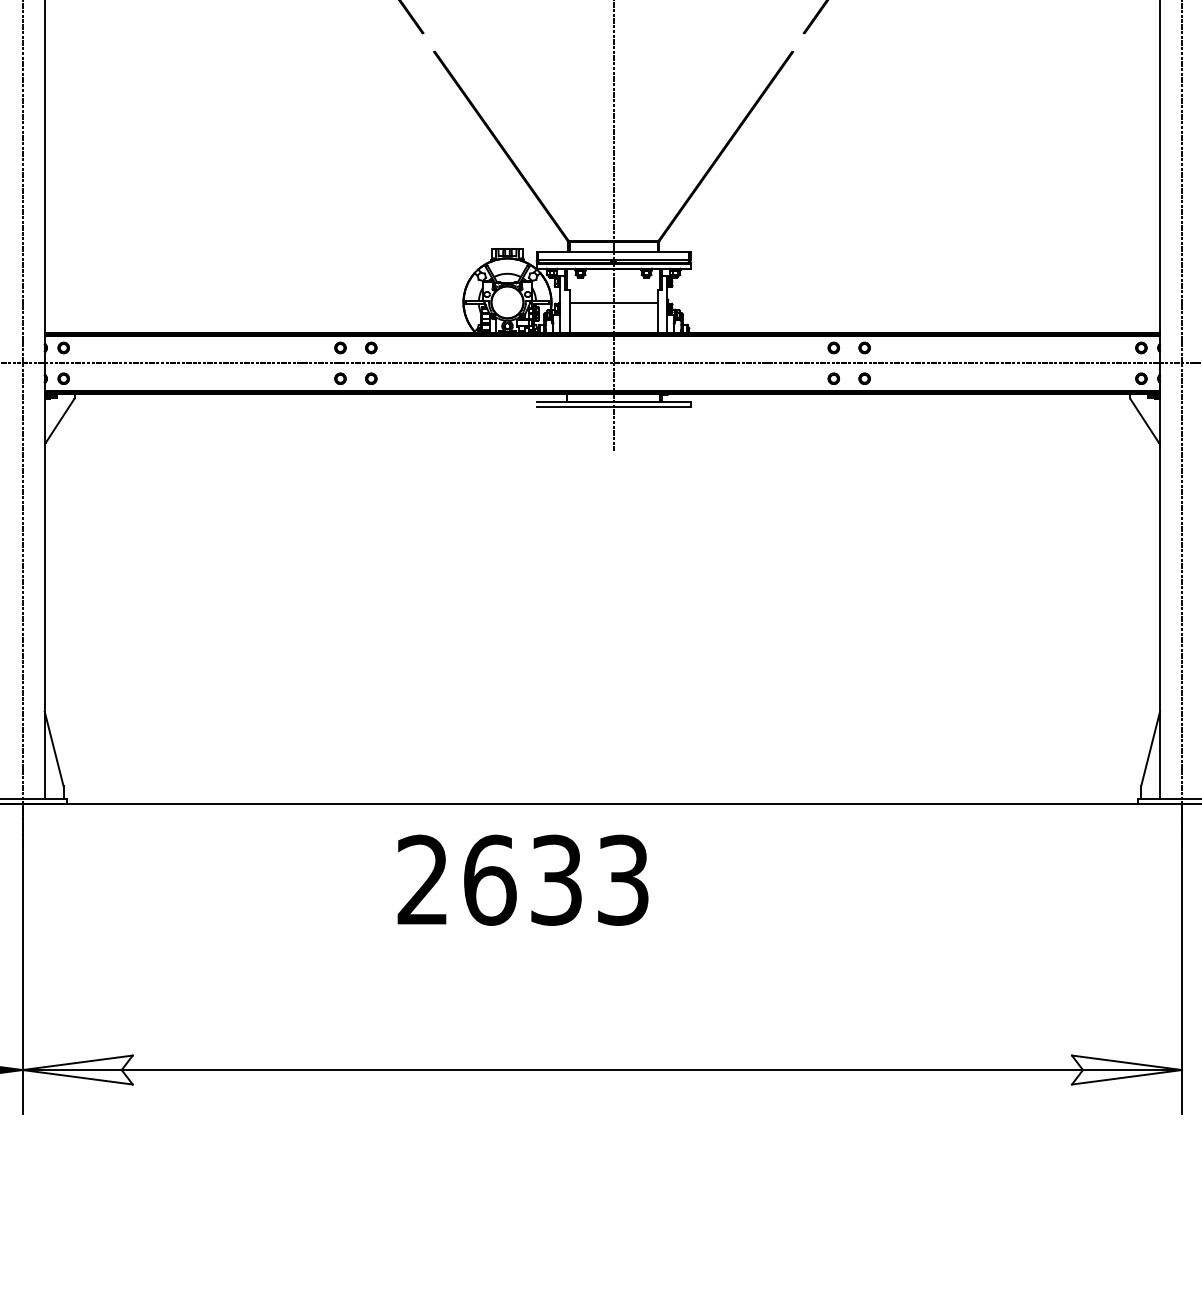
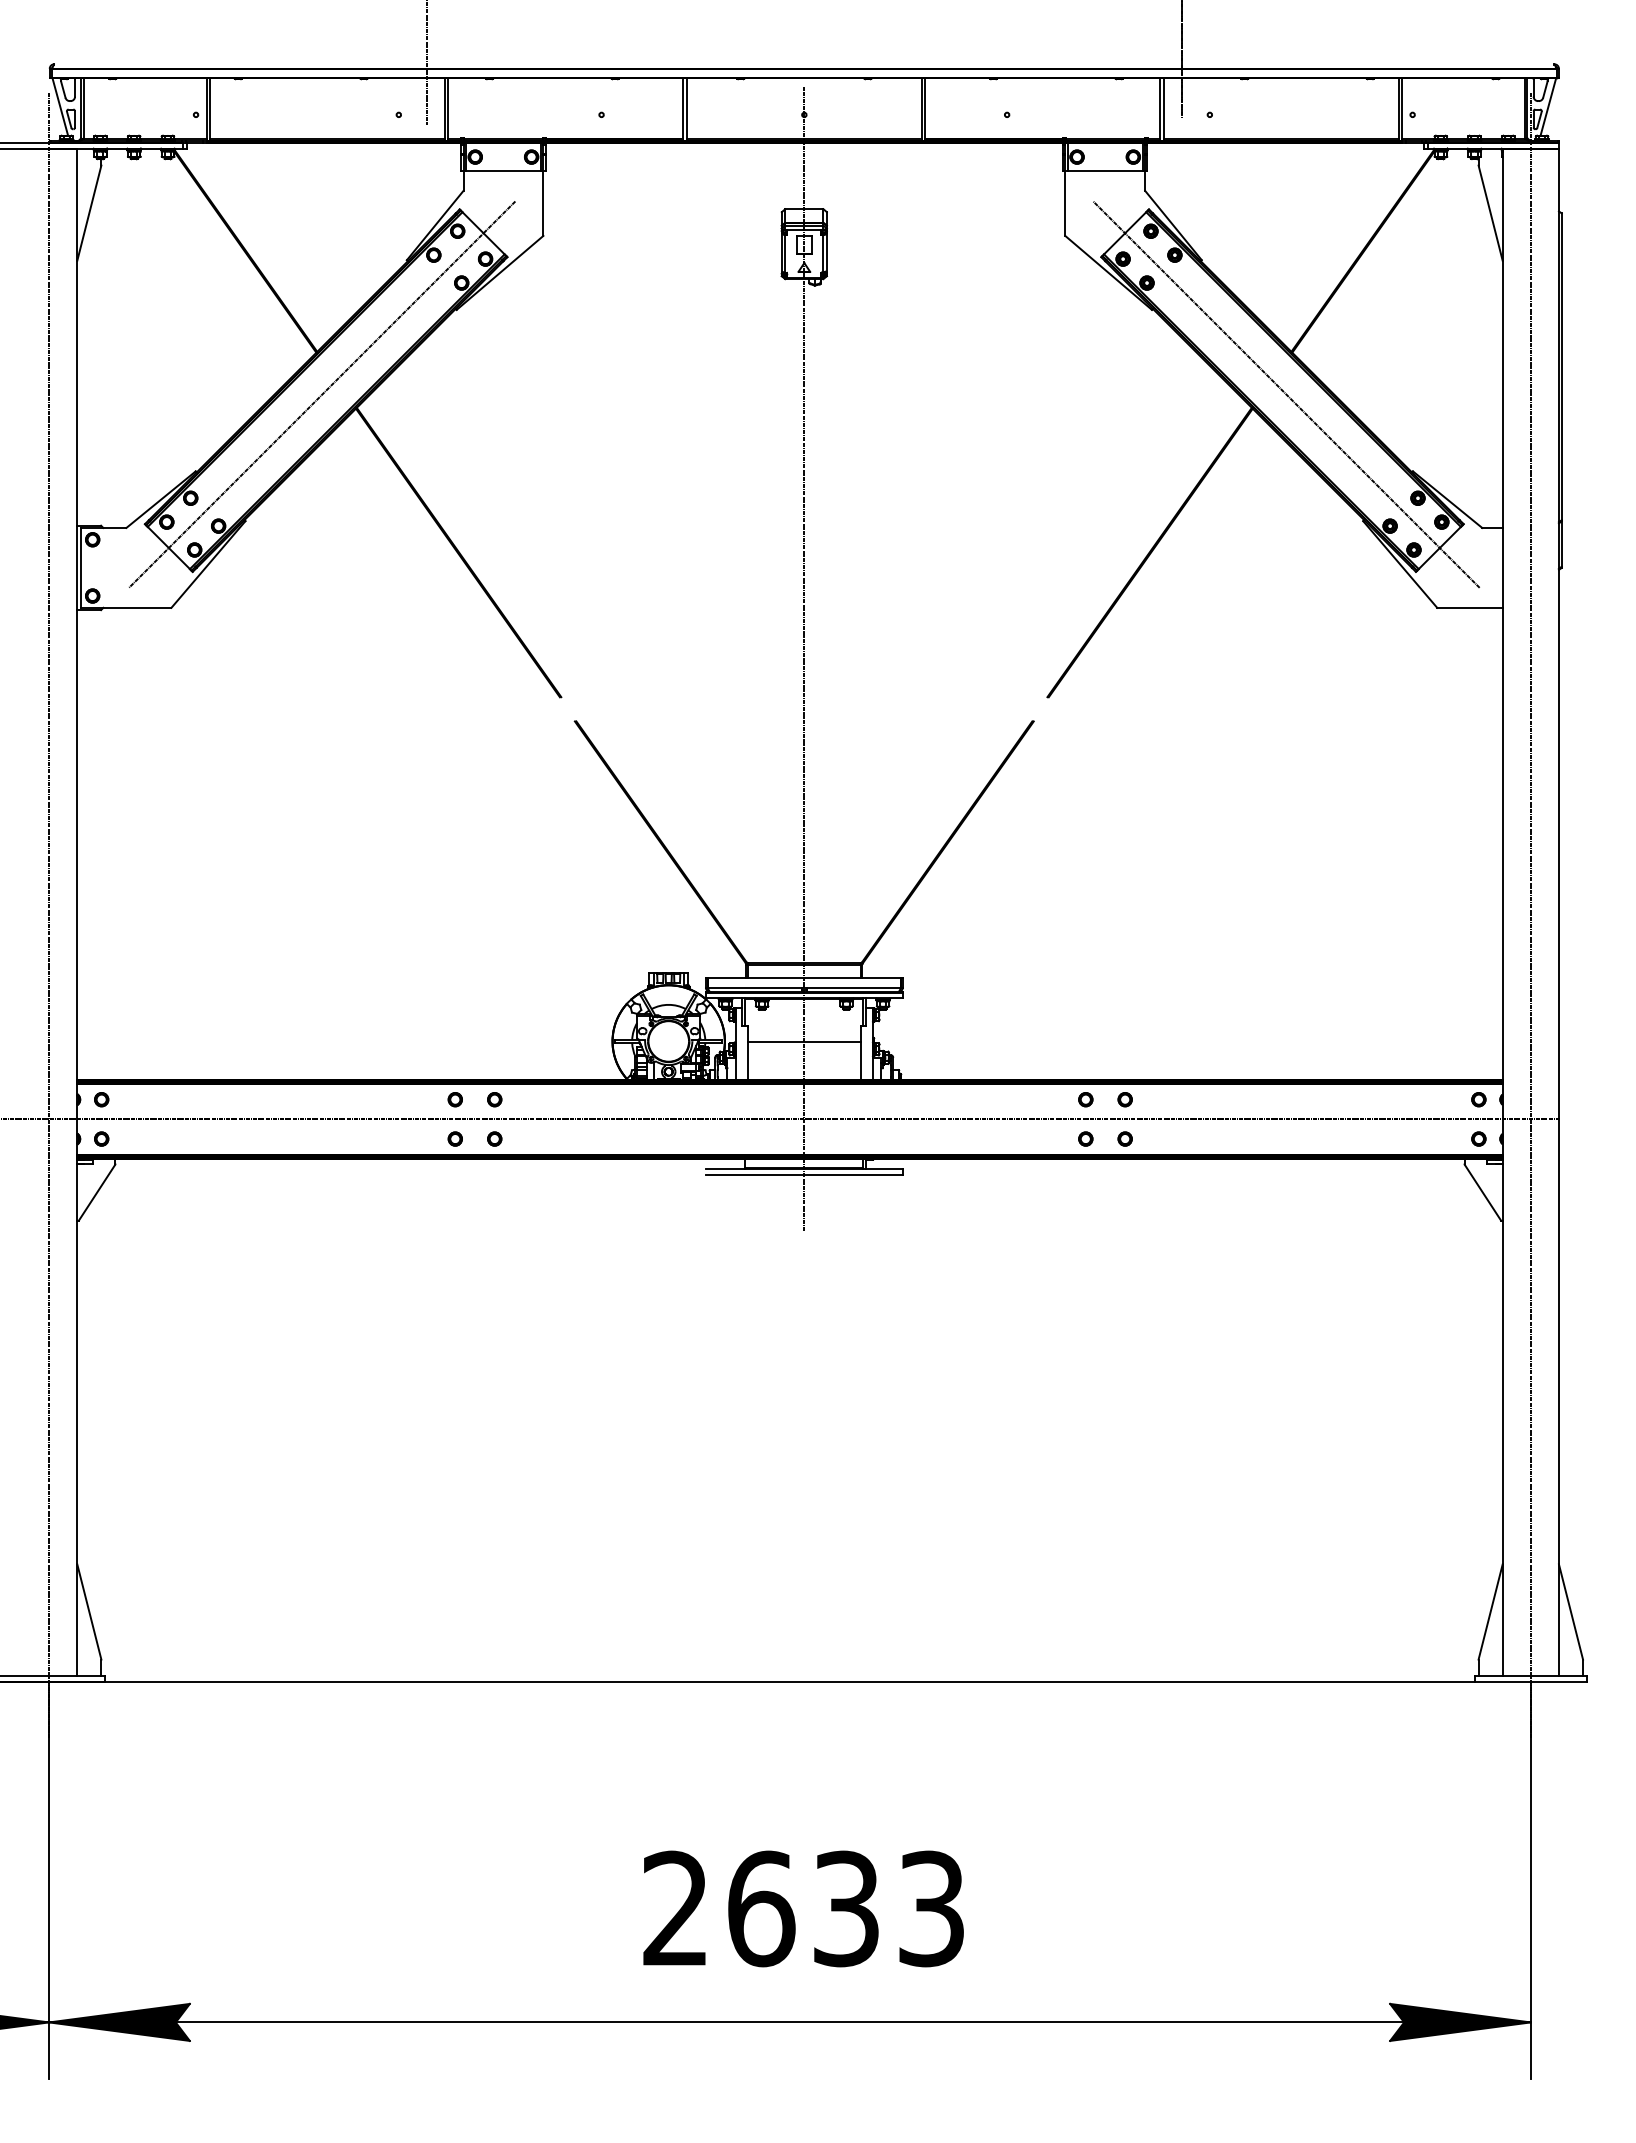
text: (522, 879) -> (803, 1908), moved
fill: (77, 1069) -> (119, 2021), added
fill: (1127, 1069) -> (1460, 2021), added

